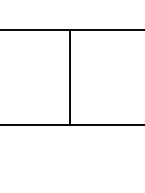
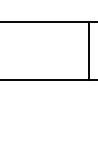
line: (69, 76) -> (89, 50), moved

